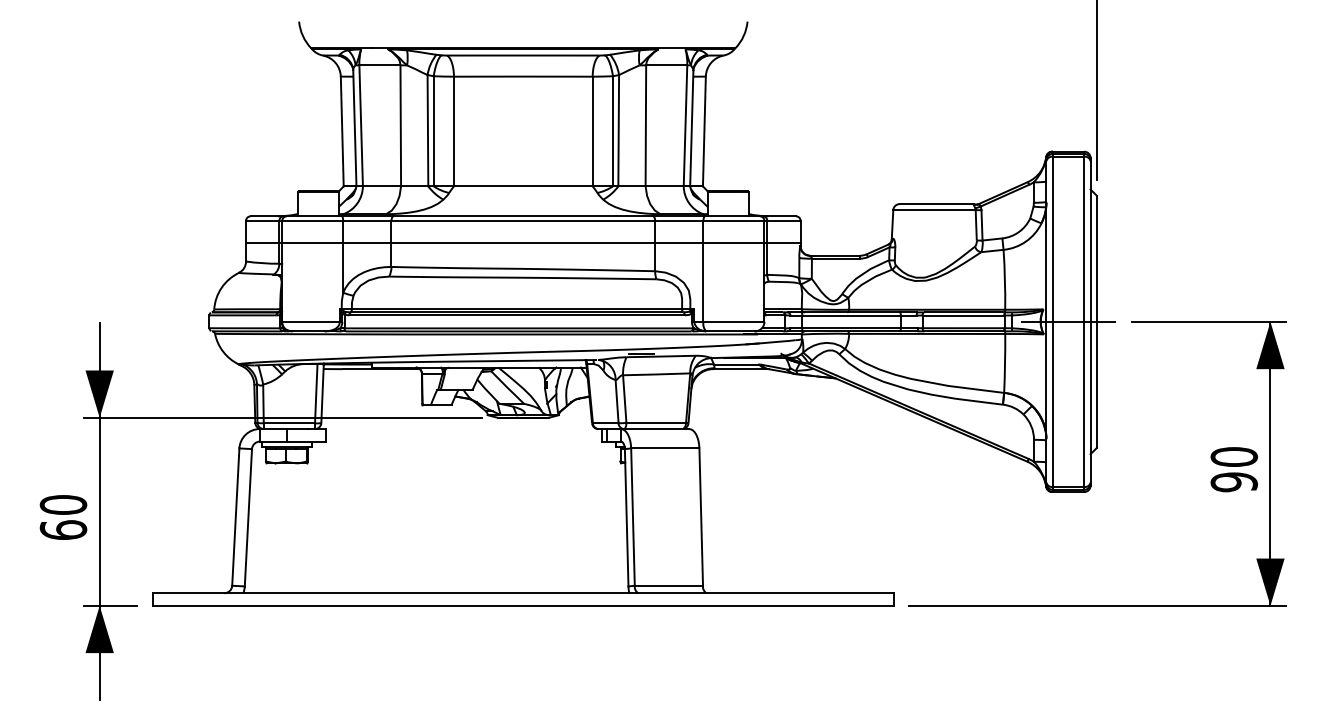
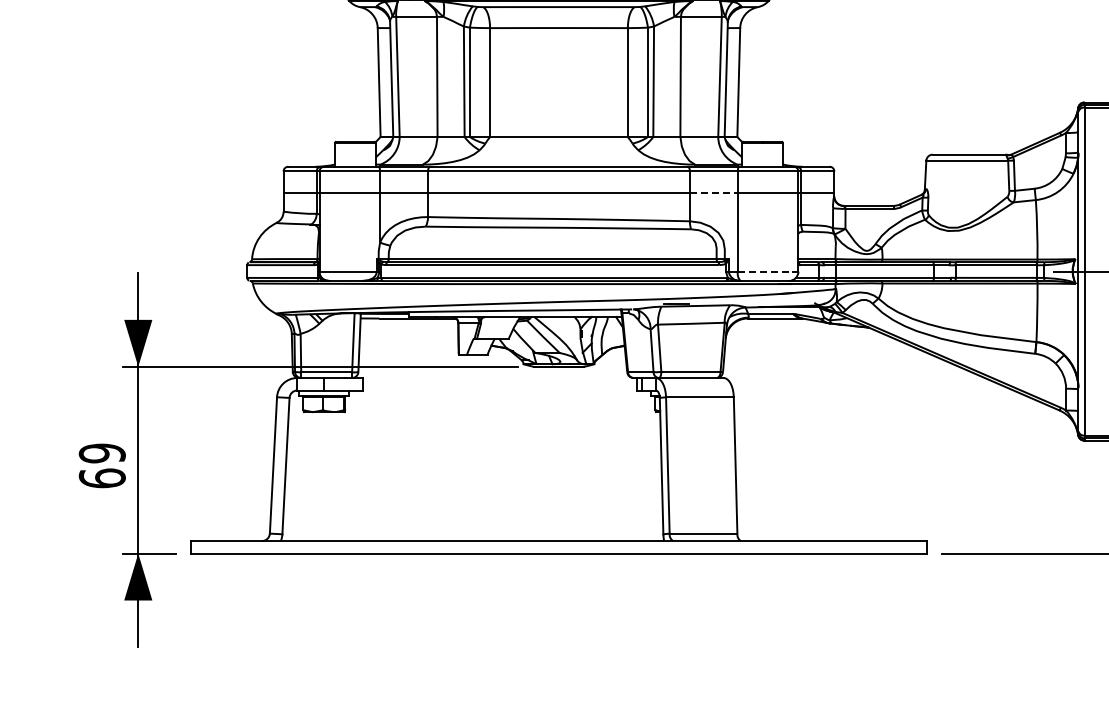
line: (679, 243) -> (714, 193), solid -> dashed
line: (734, 321) -> (768, 271), solid -> dashed
text: (63, 505) -> (102, 453), 60 -> 69

